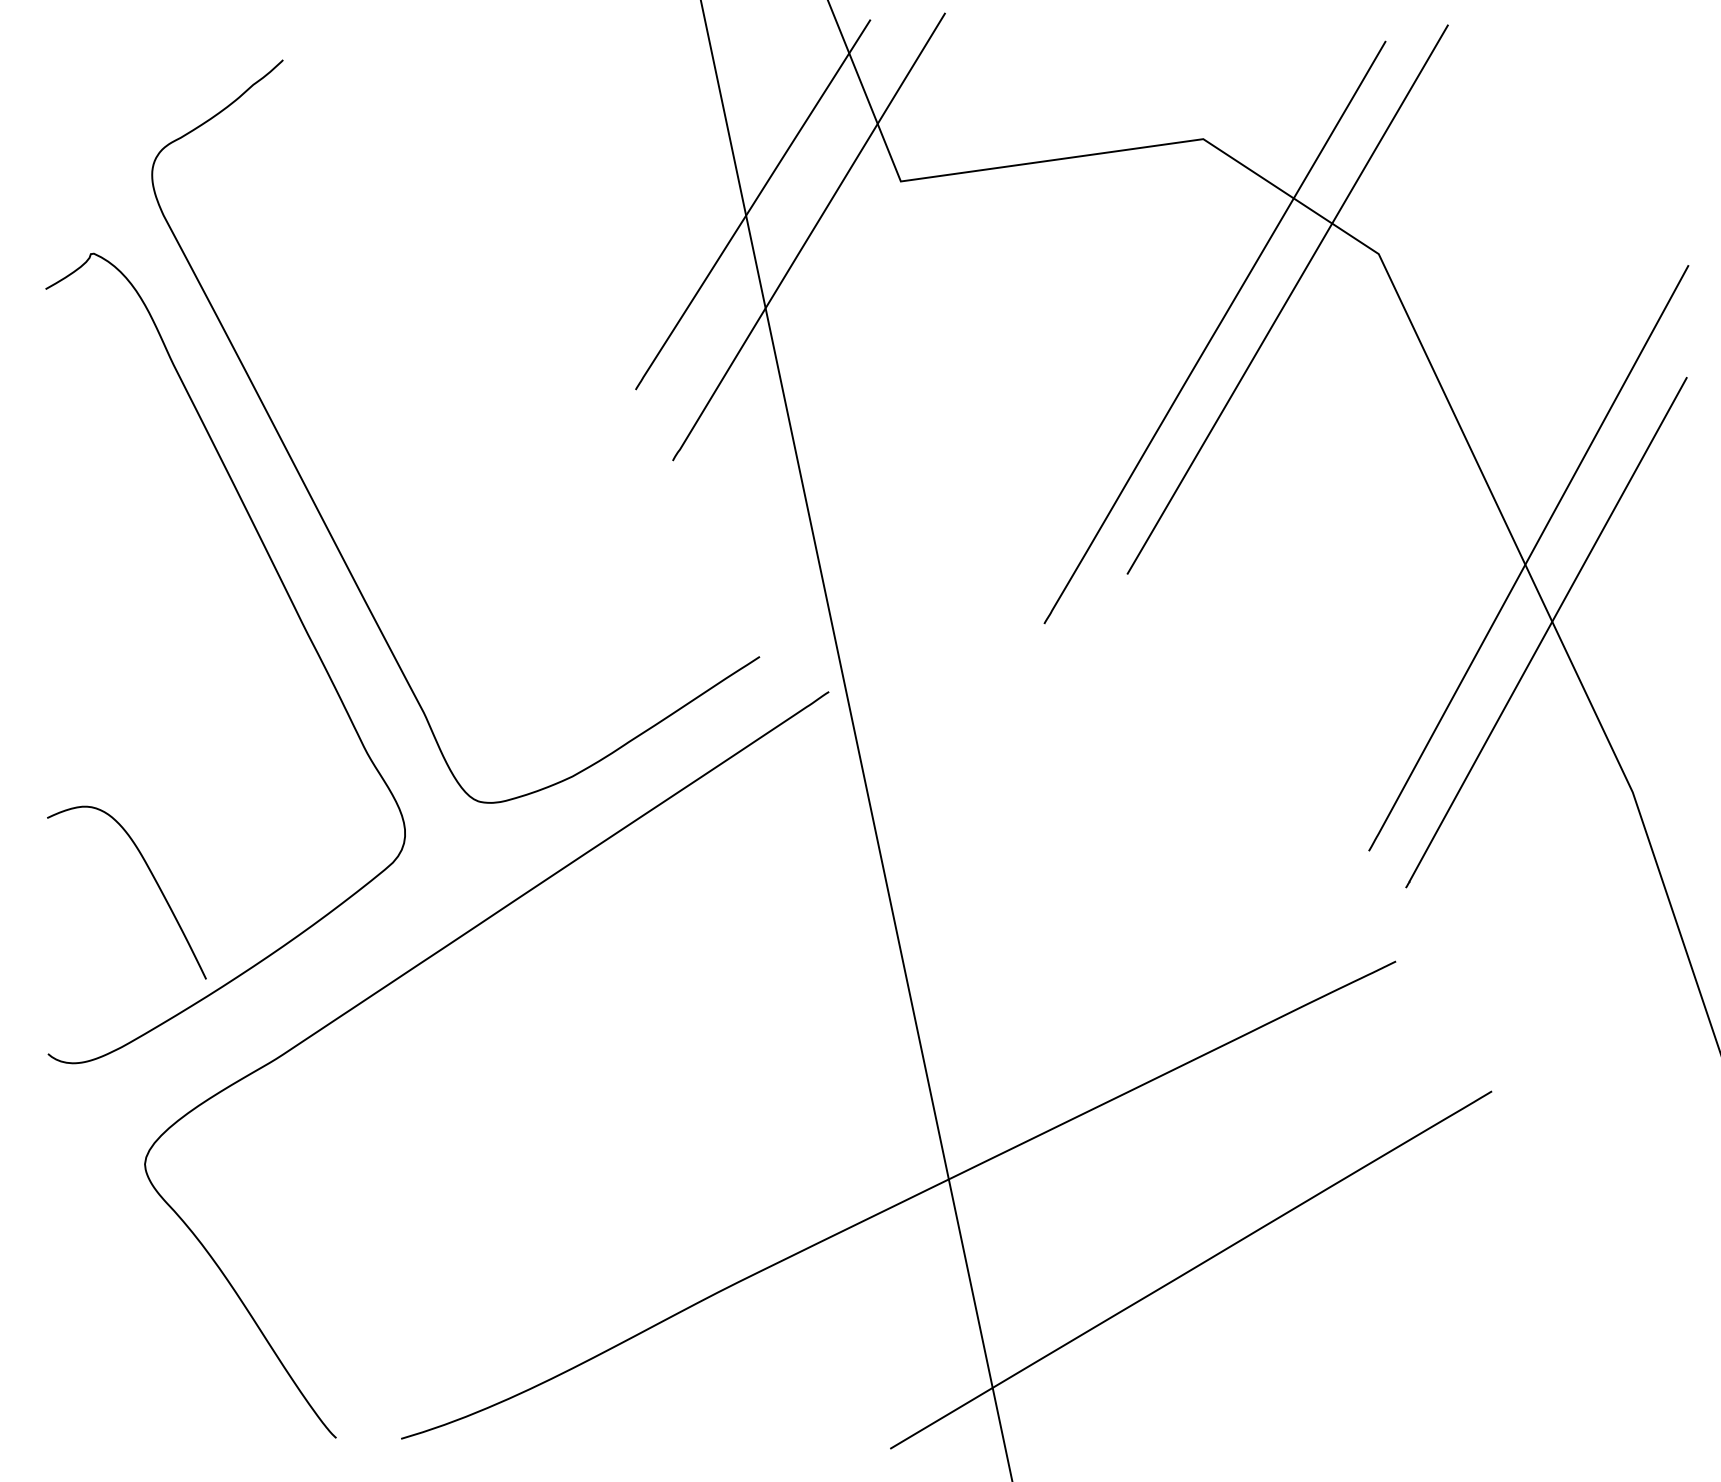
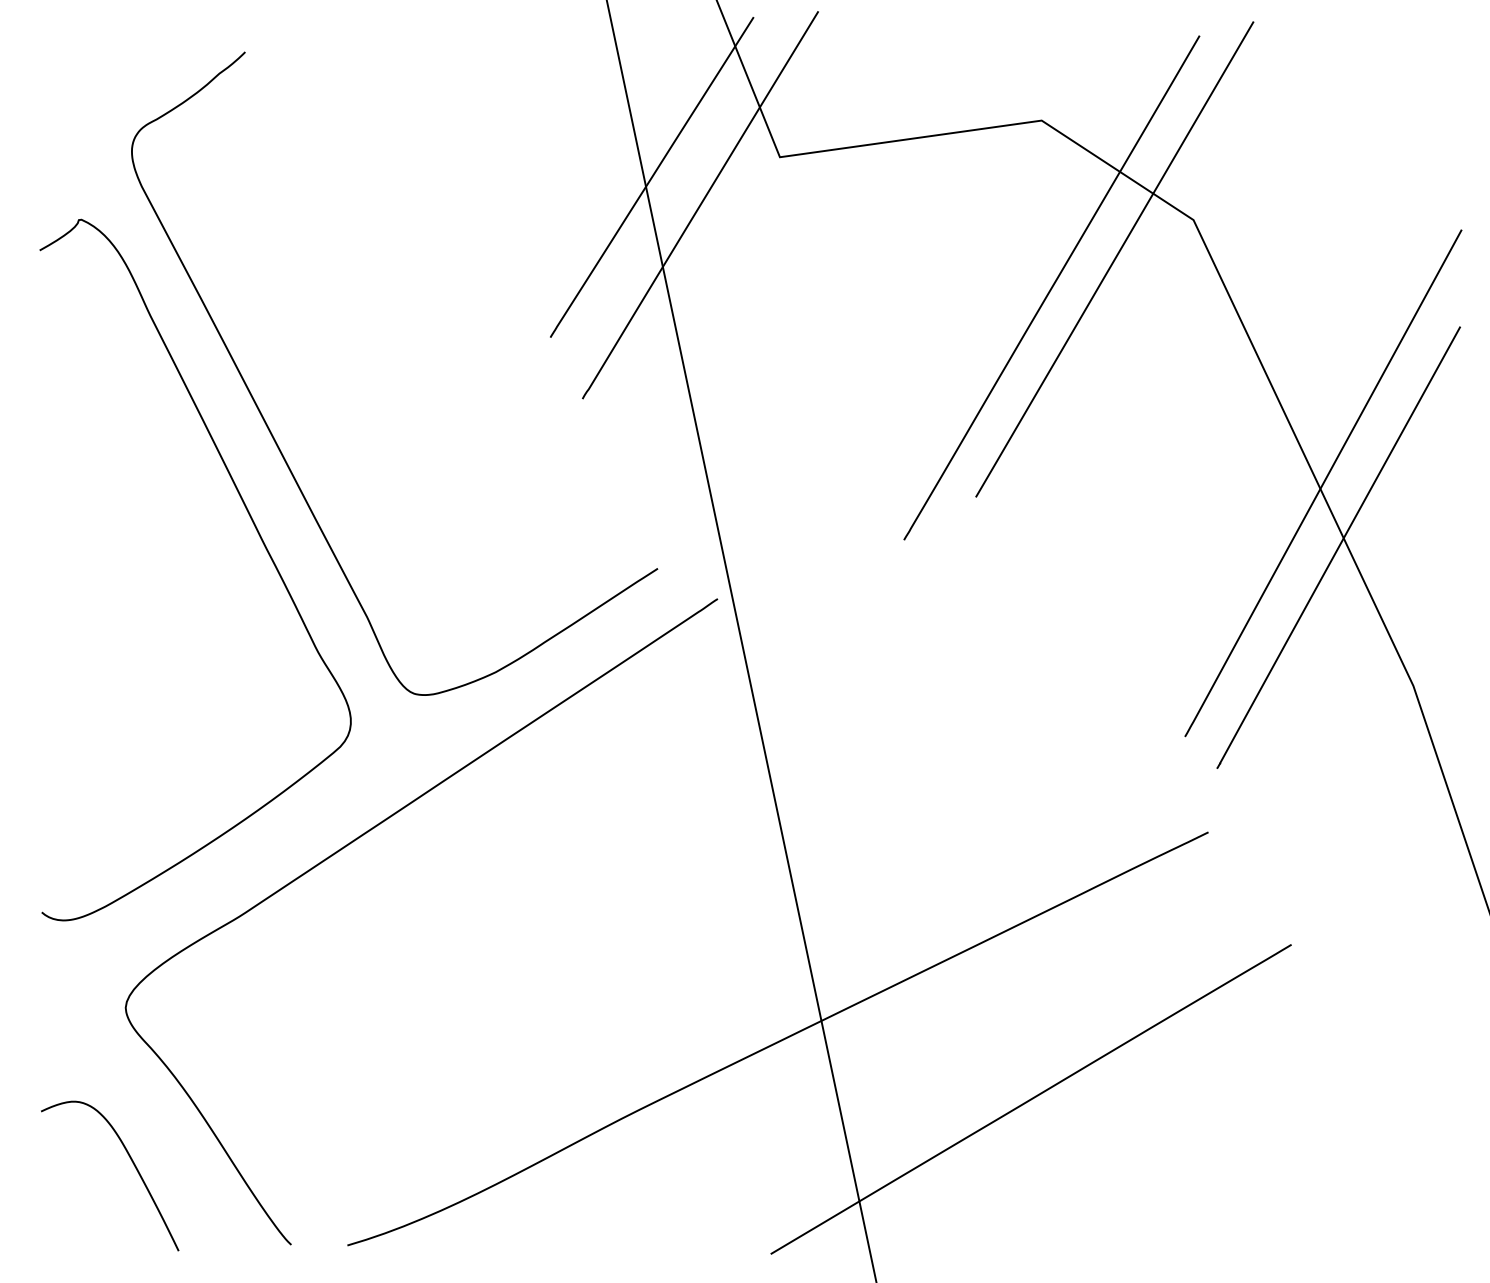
curve: (151, 875) -> (131, 1161), moved

